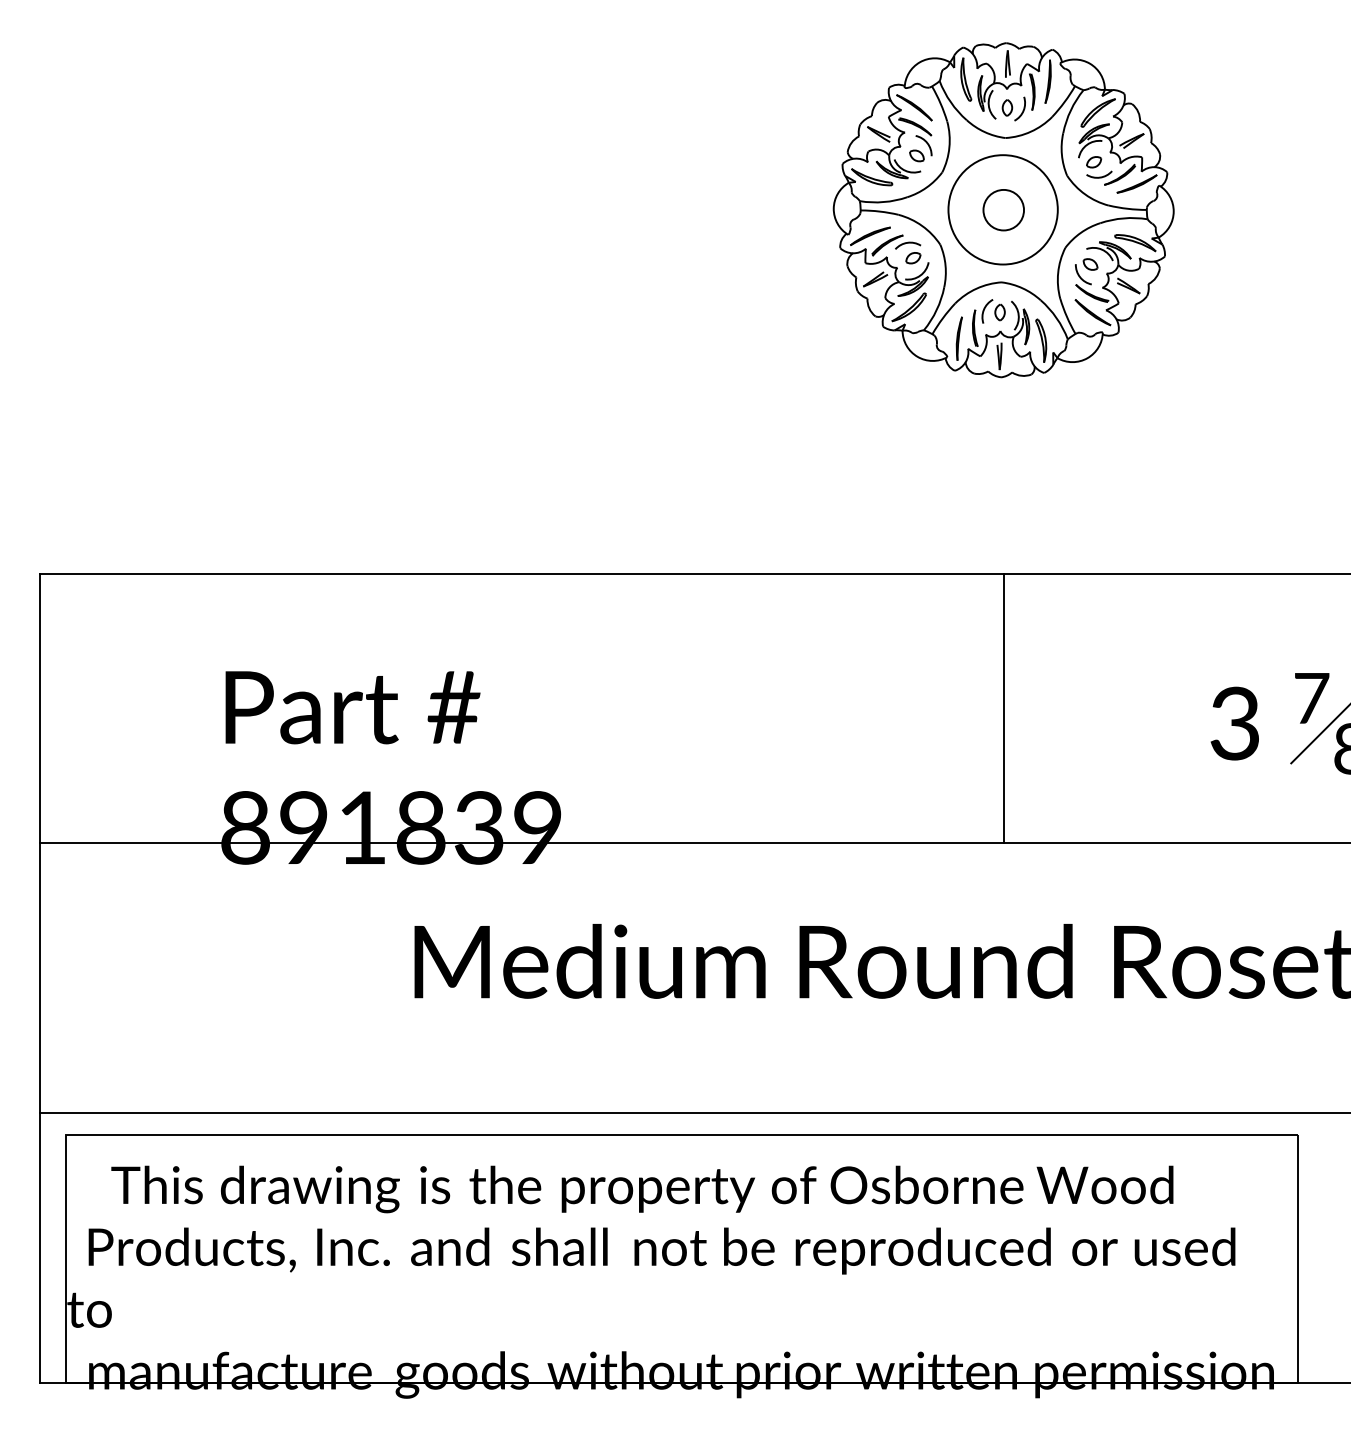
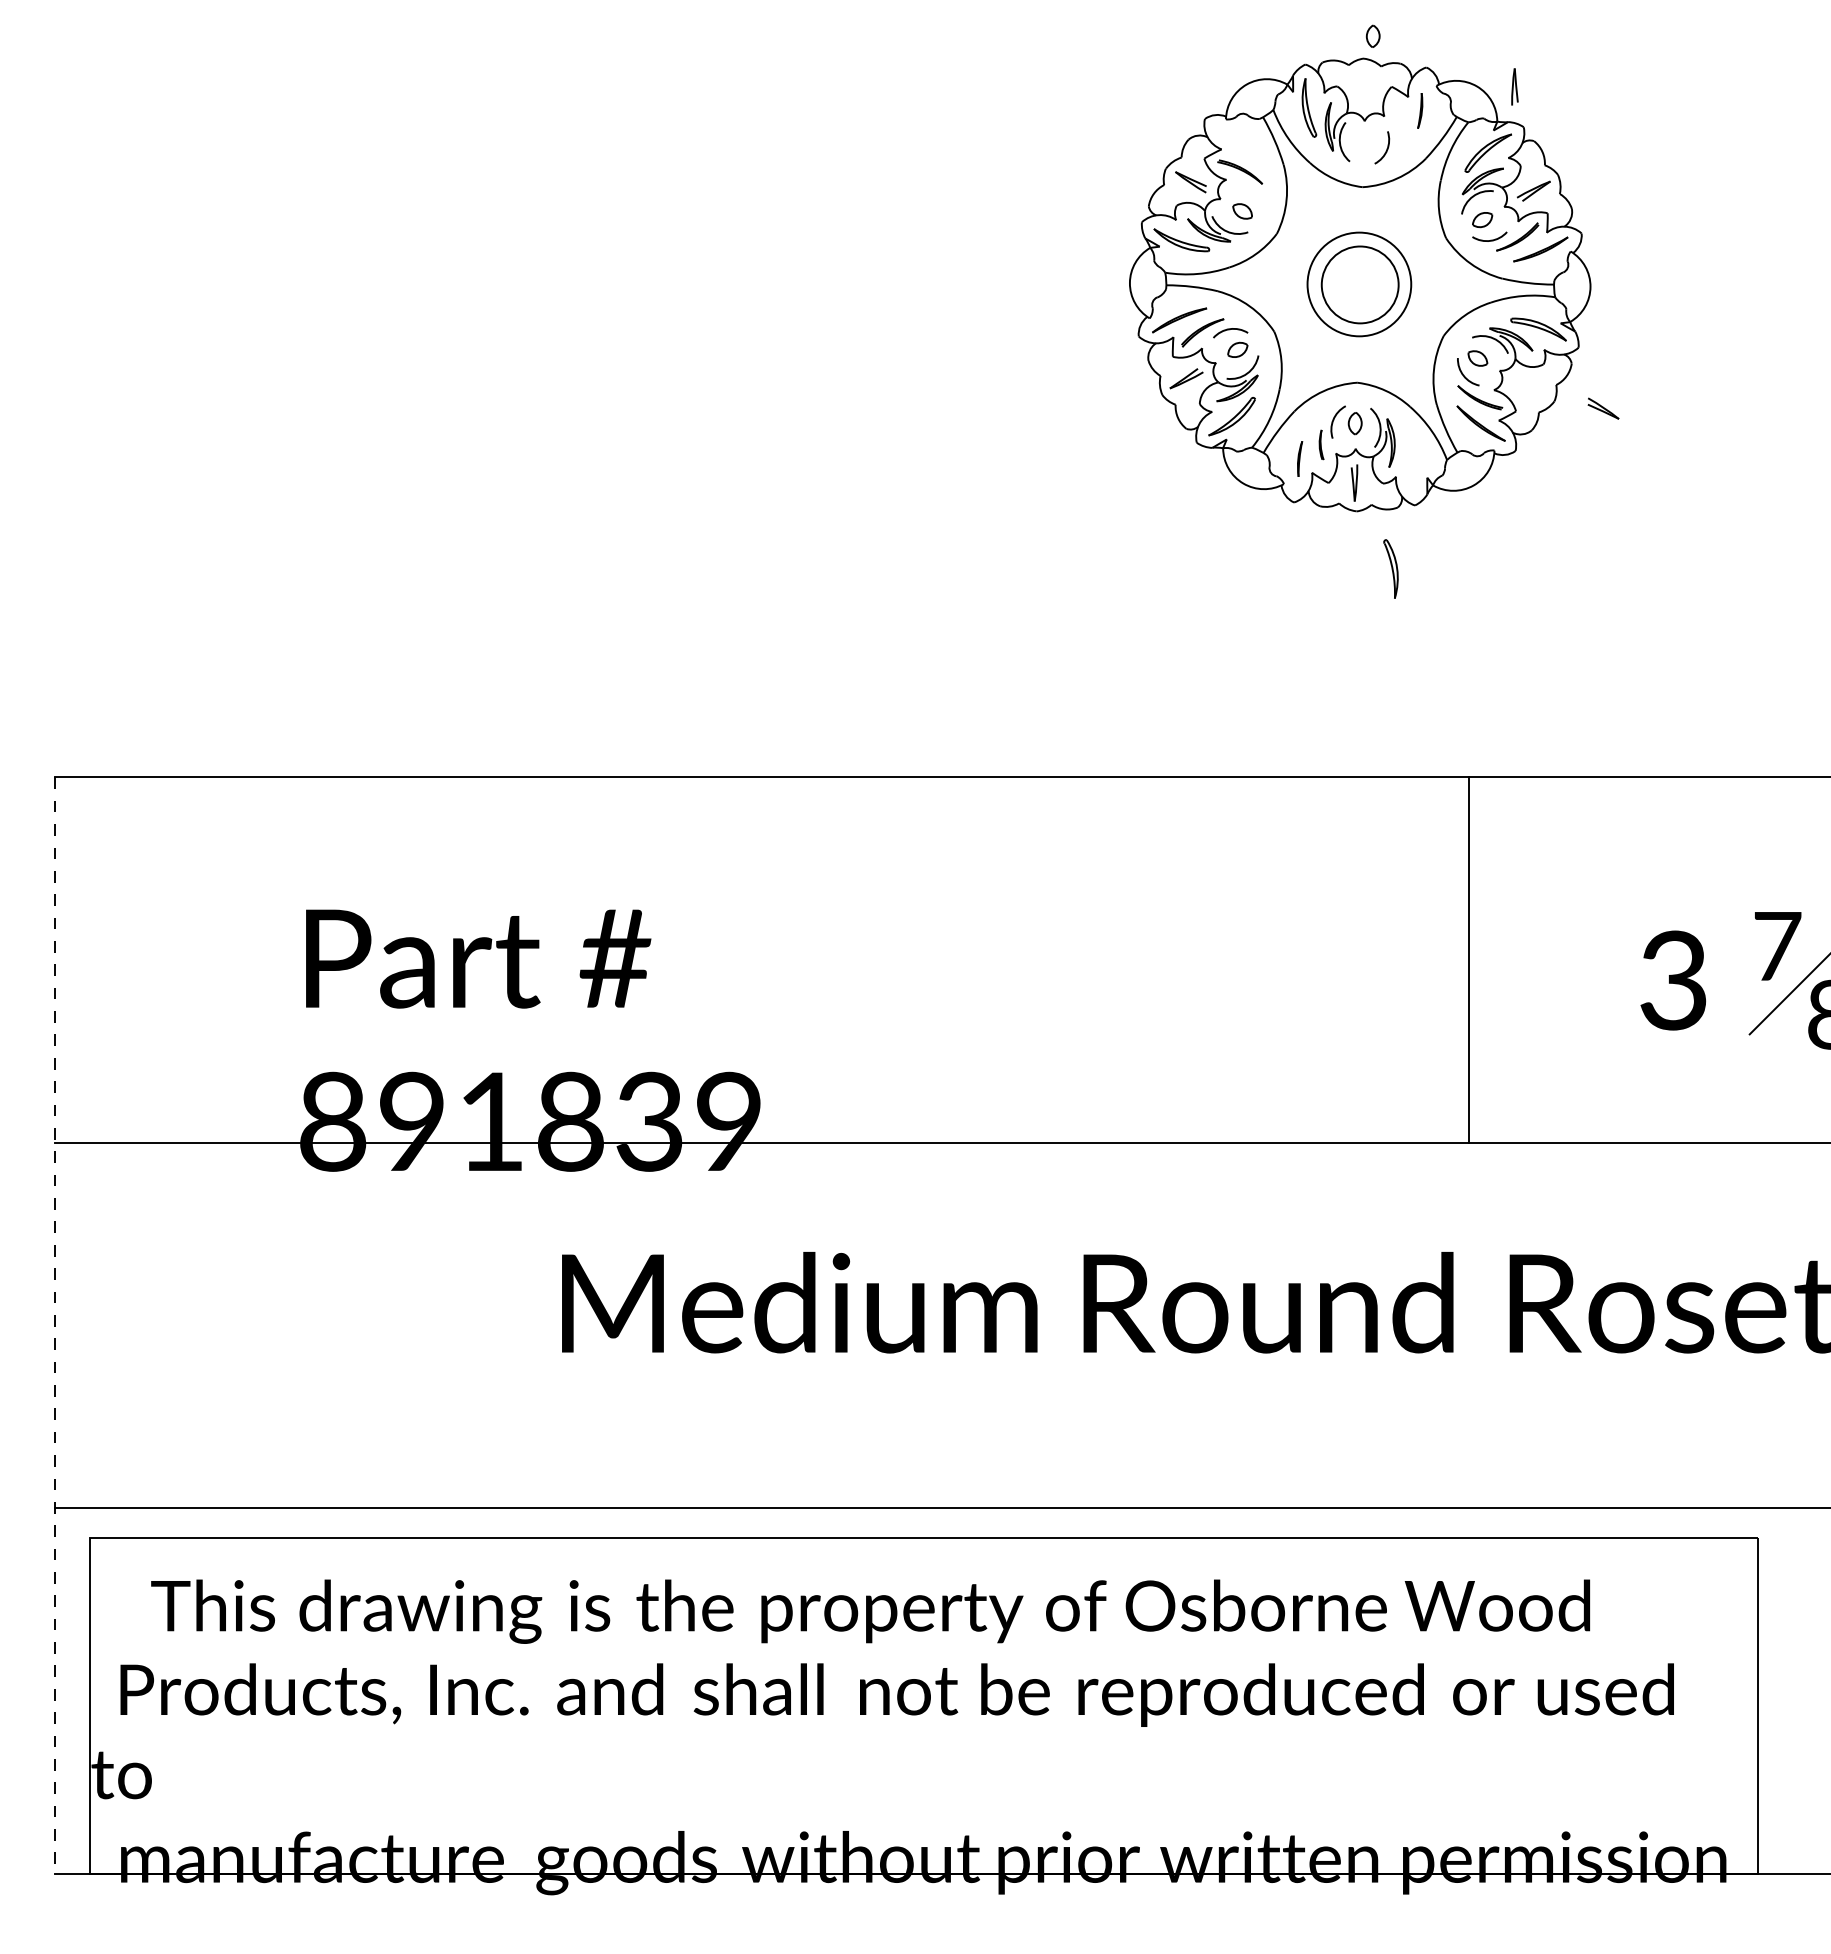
part: (1007, 63) -> (1514, 86), moved
part: (1047, 81) -> (1419, 110), size x0.6
part: (1032, 91) -> (1398, 124), removed
part: (1006, 107) -> (1372, 35), moved
part: (913, 108) -> (1238, 146), removed
arc: (926, 143) -> (1255, 194), removed
circle: (1003, 209) -> (1359, 284), size x0.7
circle: (1003, 209) -> (1359, 284), size x1.4
part: (1128, 285) -> (1603, 408), moved
part: (975, 327) -> (1321, 444), size x0.6
part: (958, 338) -> (1299, 458), size x0.6
part: (1040, 340) -> (1390, 568), moved
line: (1003, 708) -> (1469, 959), moved
line: (39, 978) -> (54, 1326), solid -> dashed

